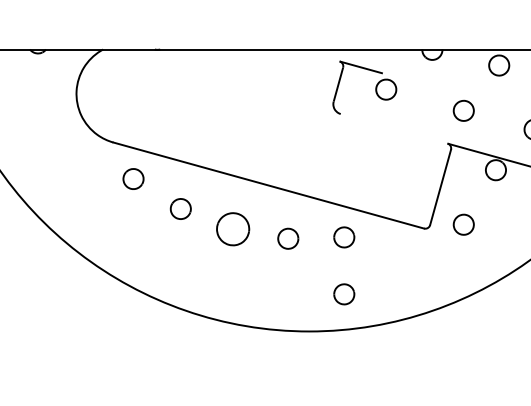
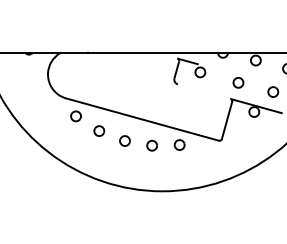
part: (463, 224) -> (238, 138), removed
part: (232, 228) -> (124, 140), size x0.62
part: (343, 293) -> (179, 172), removed

